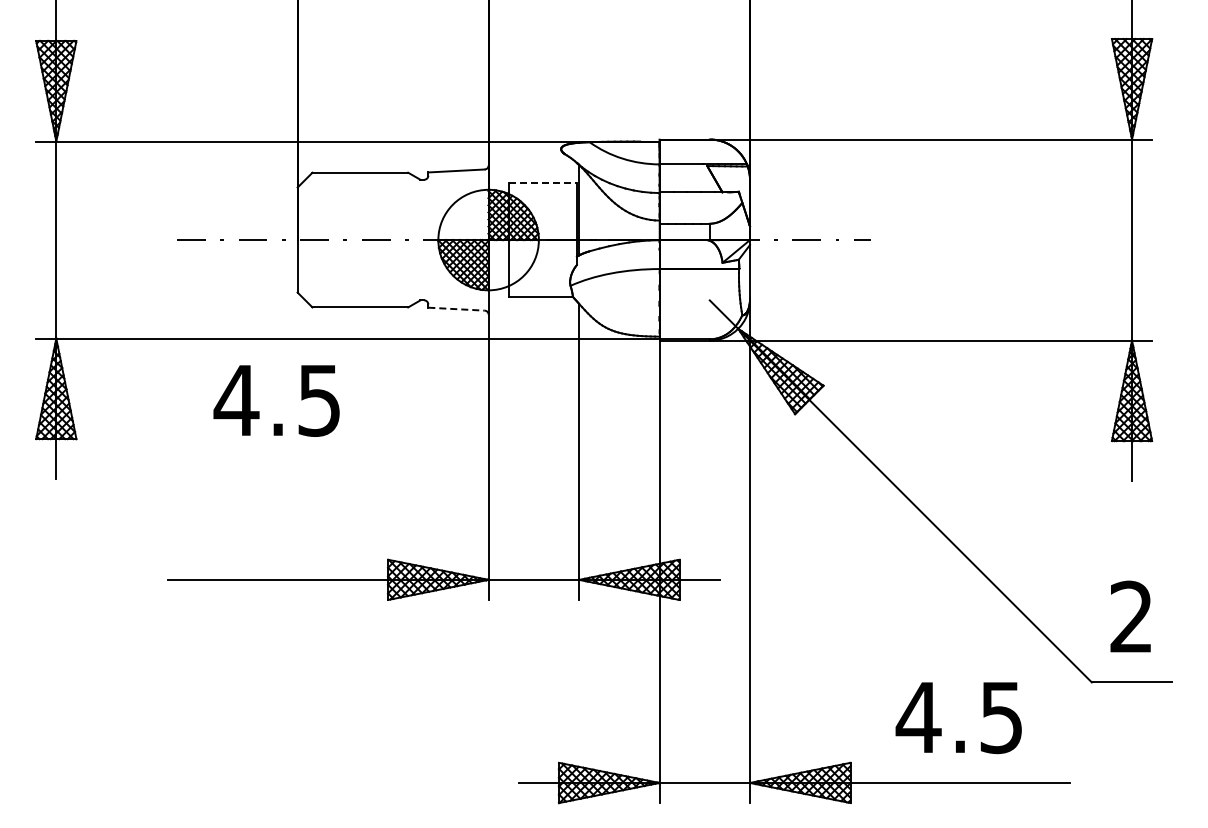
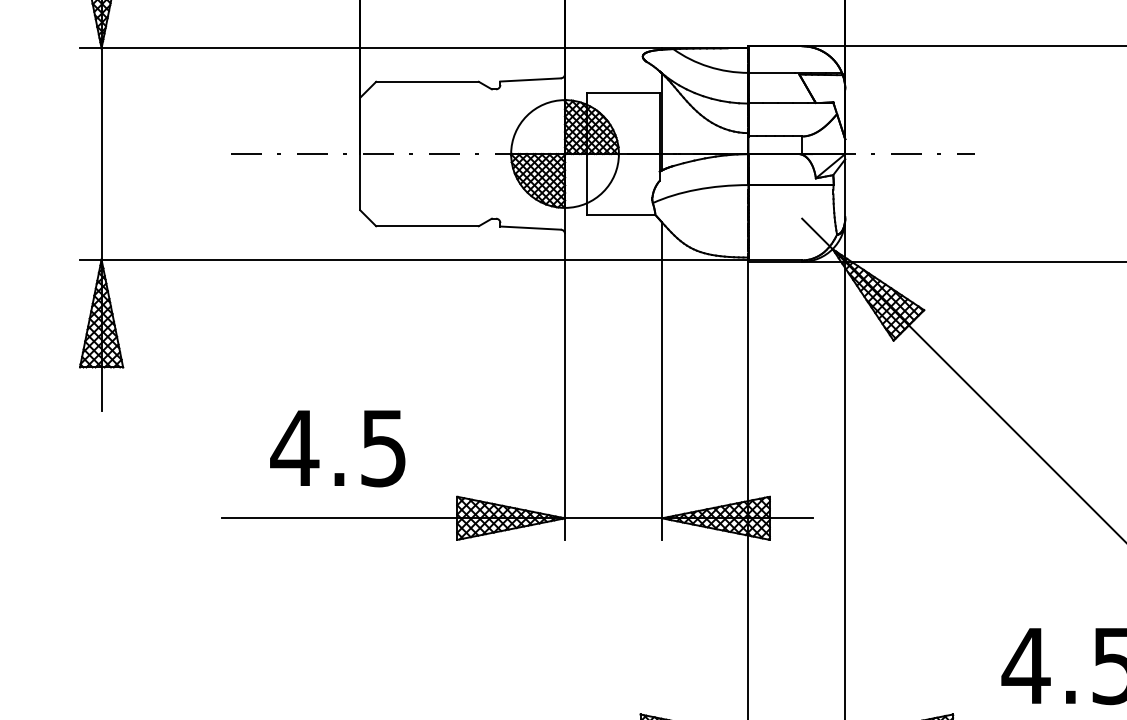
line: (543, 183) -> (623, 93), dashed -> solid
line: (456, 309) -> (530, 228), dashed -> solid
text: (276, 400) -> (337, 448), moved

